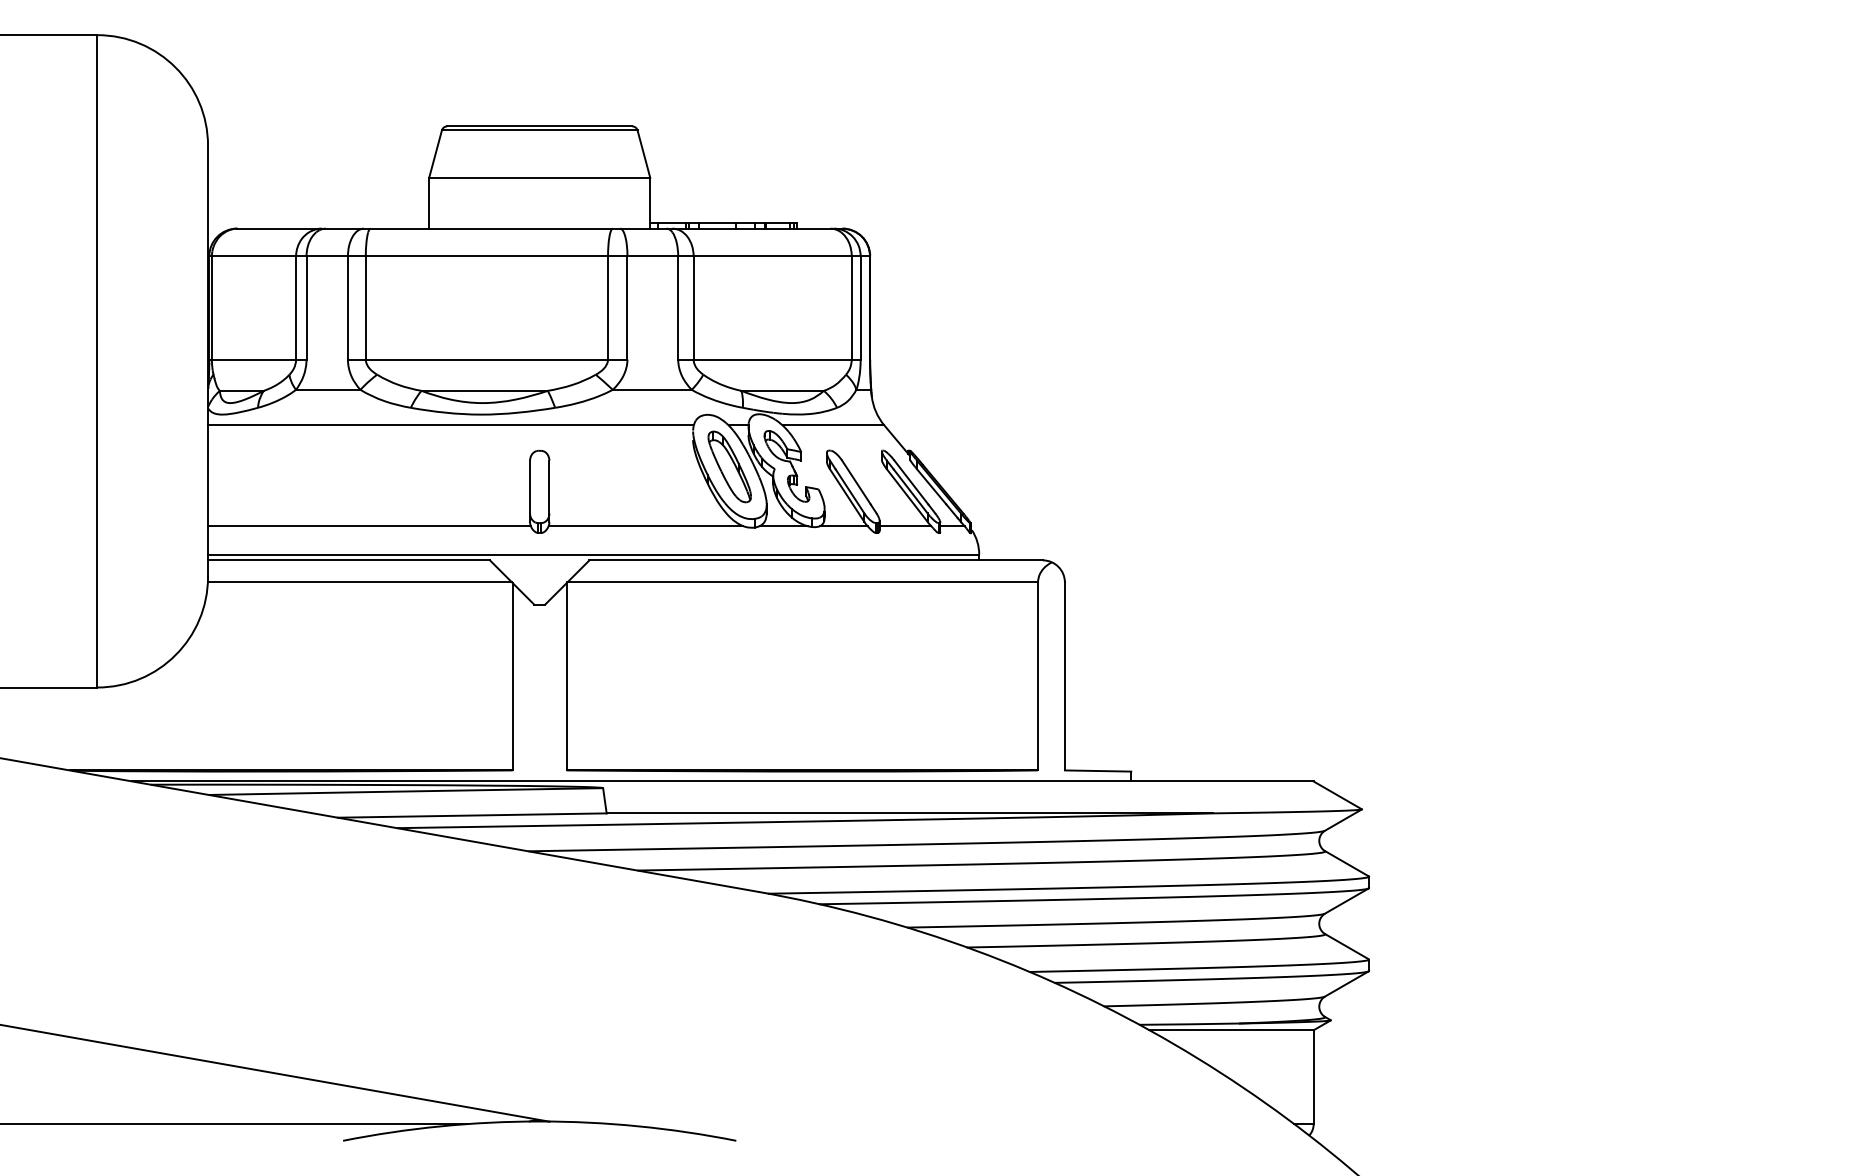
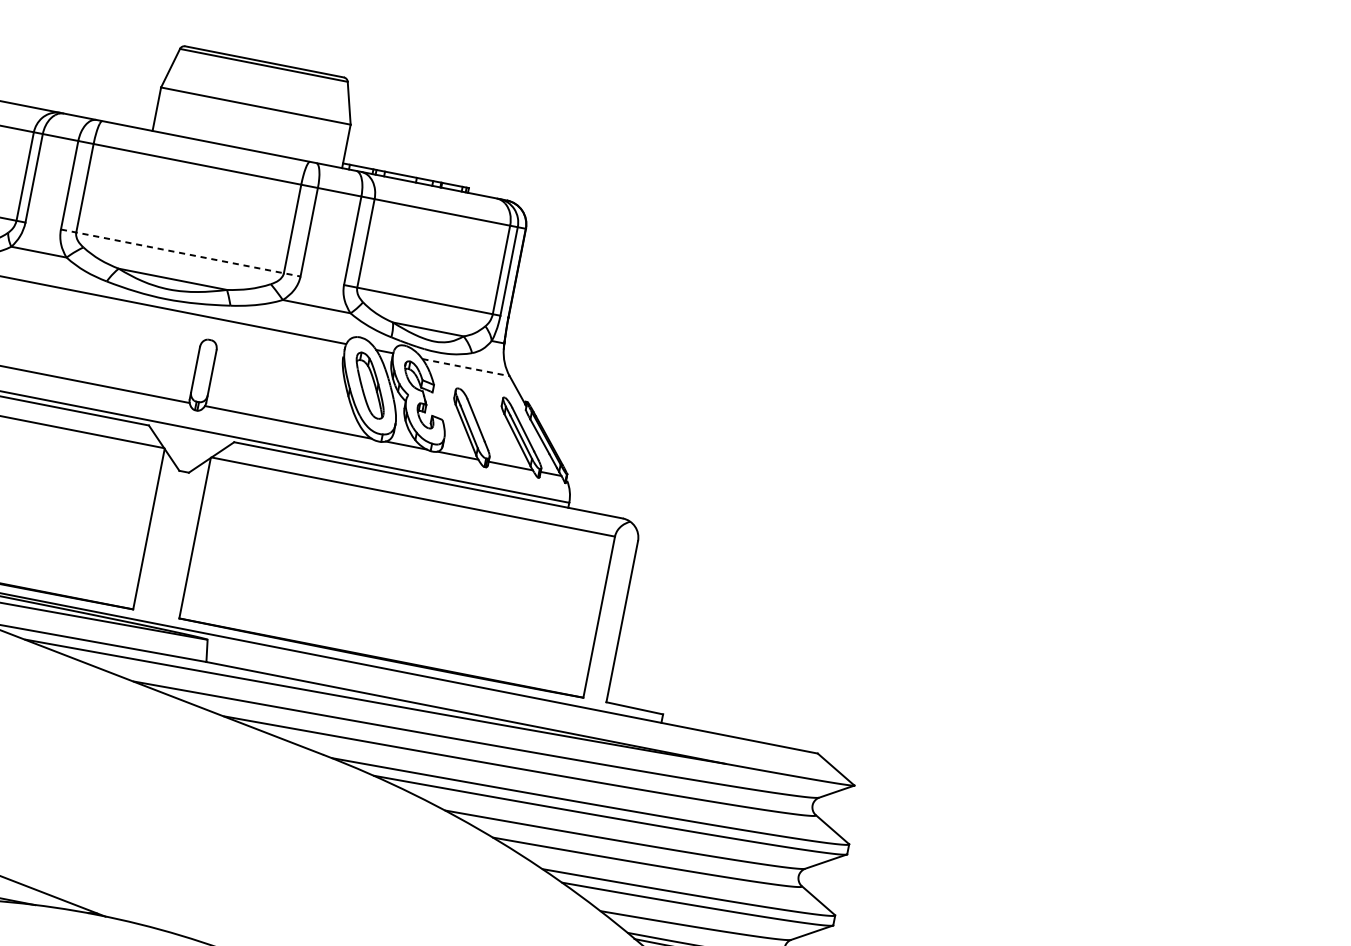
line: (487, 359) -> (180, 252), solid -> dashed
line: (833, 425) -> (466, 367), solid -> dashed

